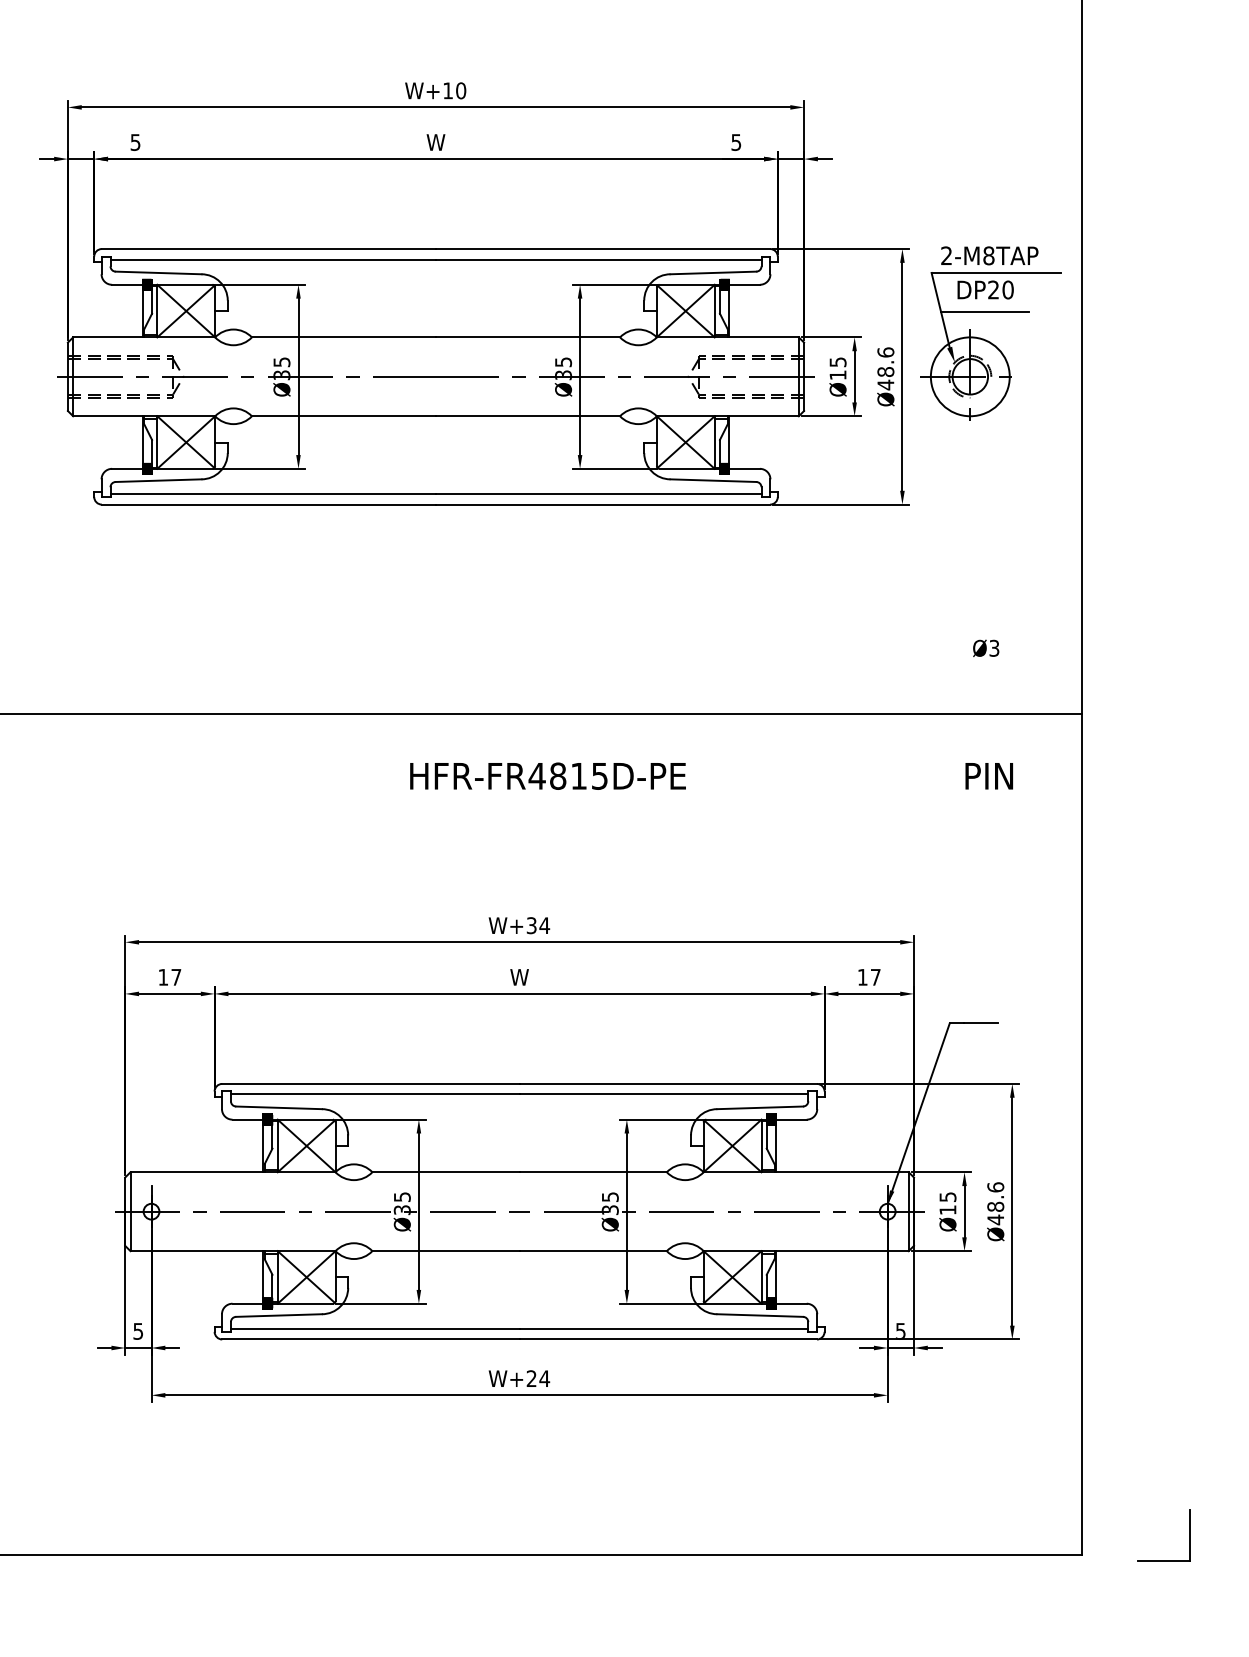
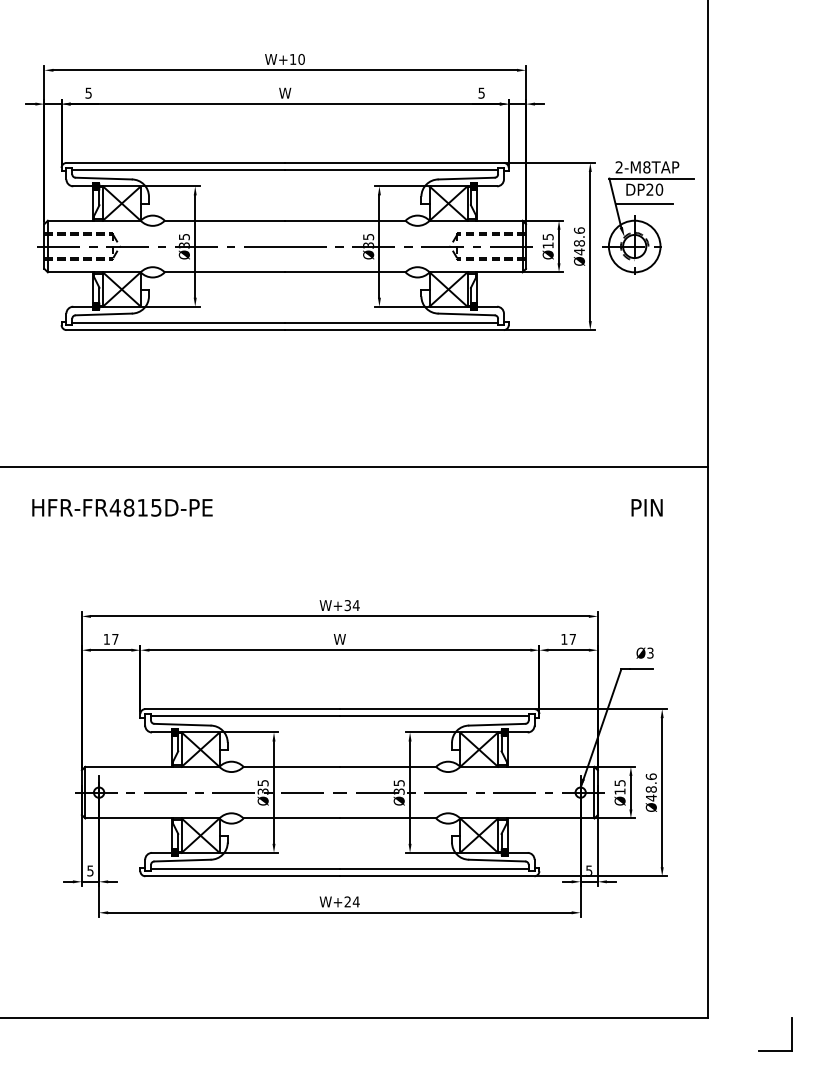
text: (985, 647) -> (644, 652), moved
text: (548, 775) -> (122, 507), moved
part: (1188, 1535) -> (791, 1034), moved

